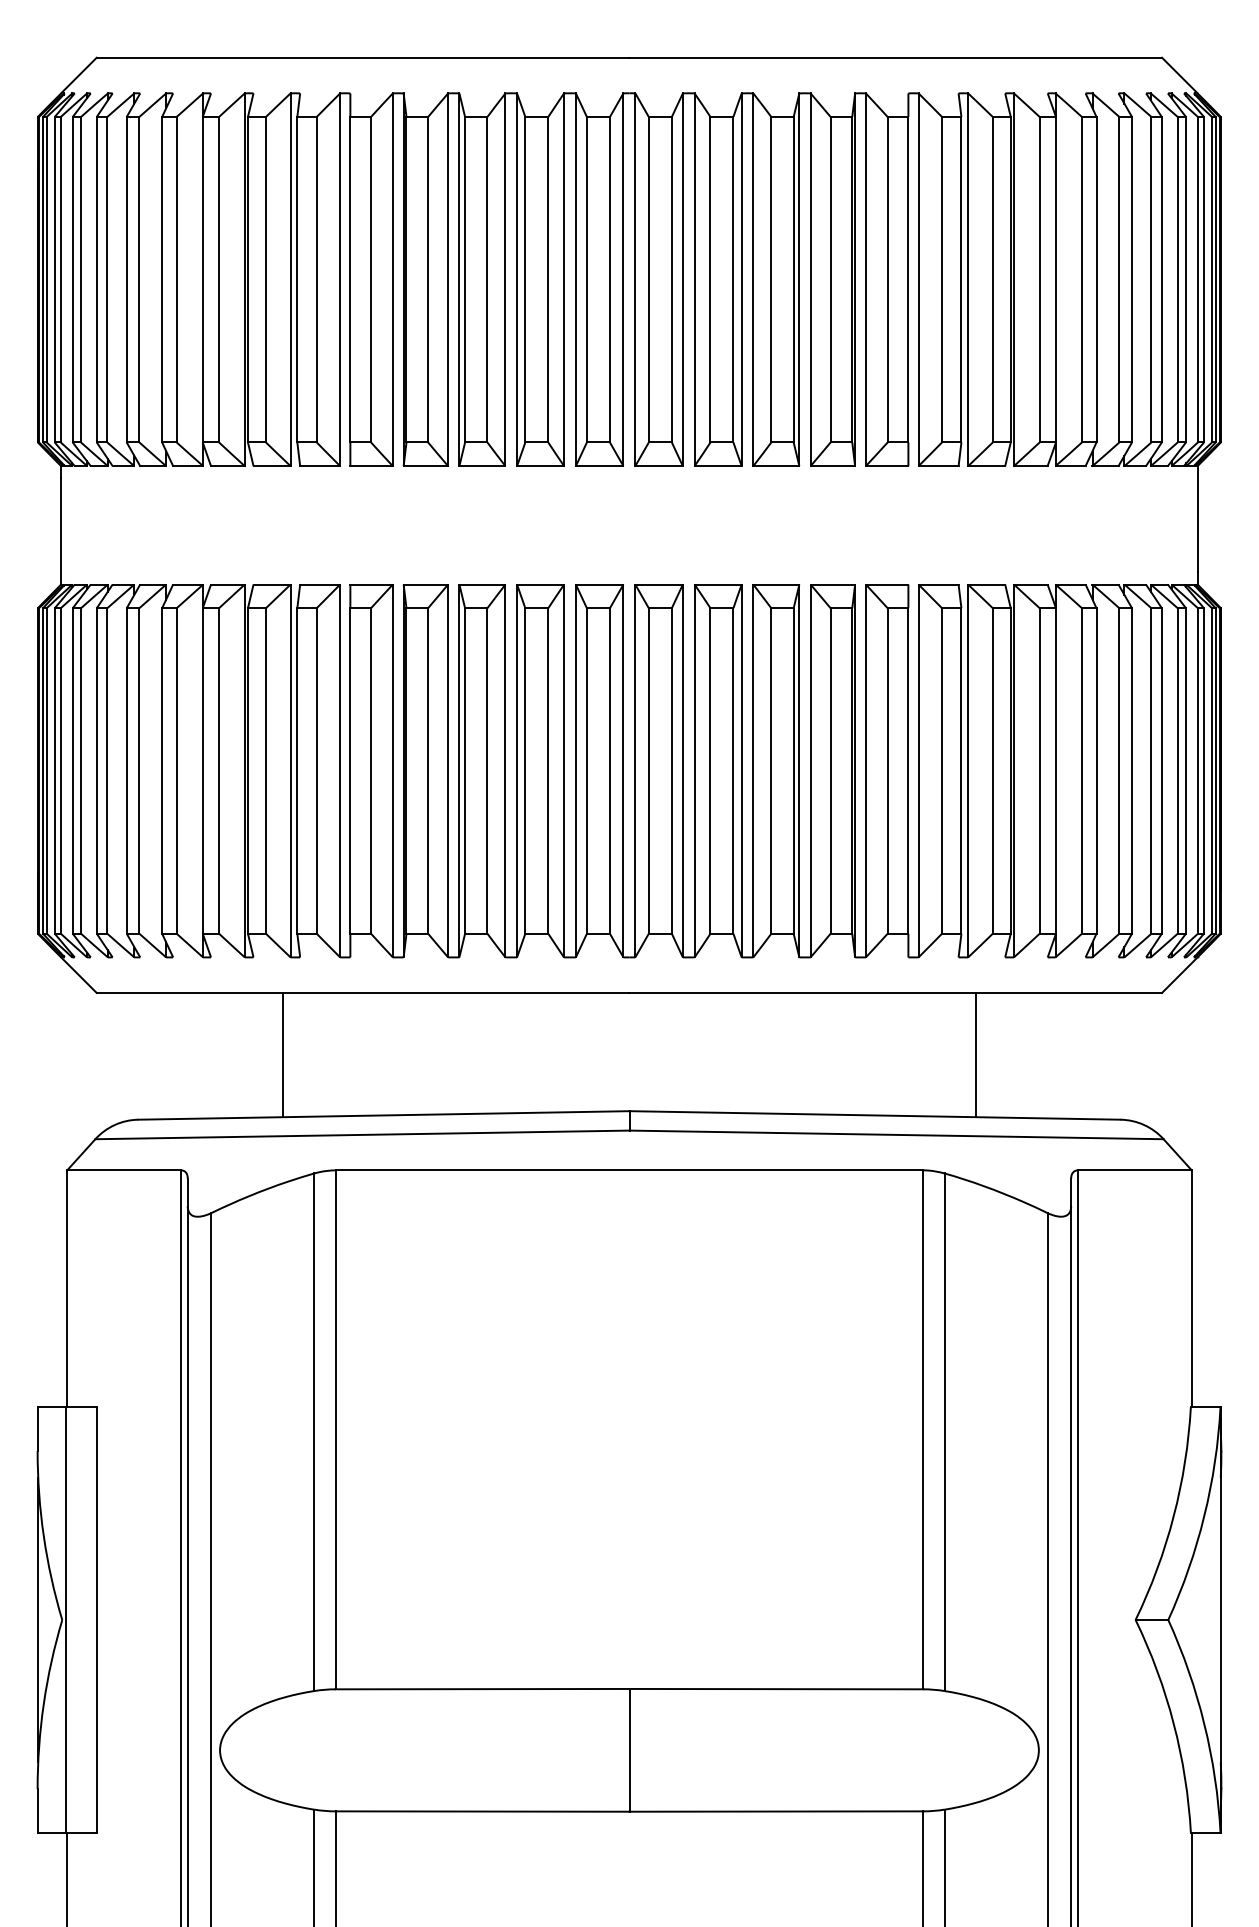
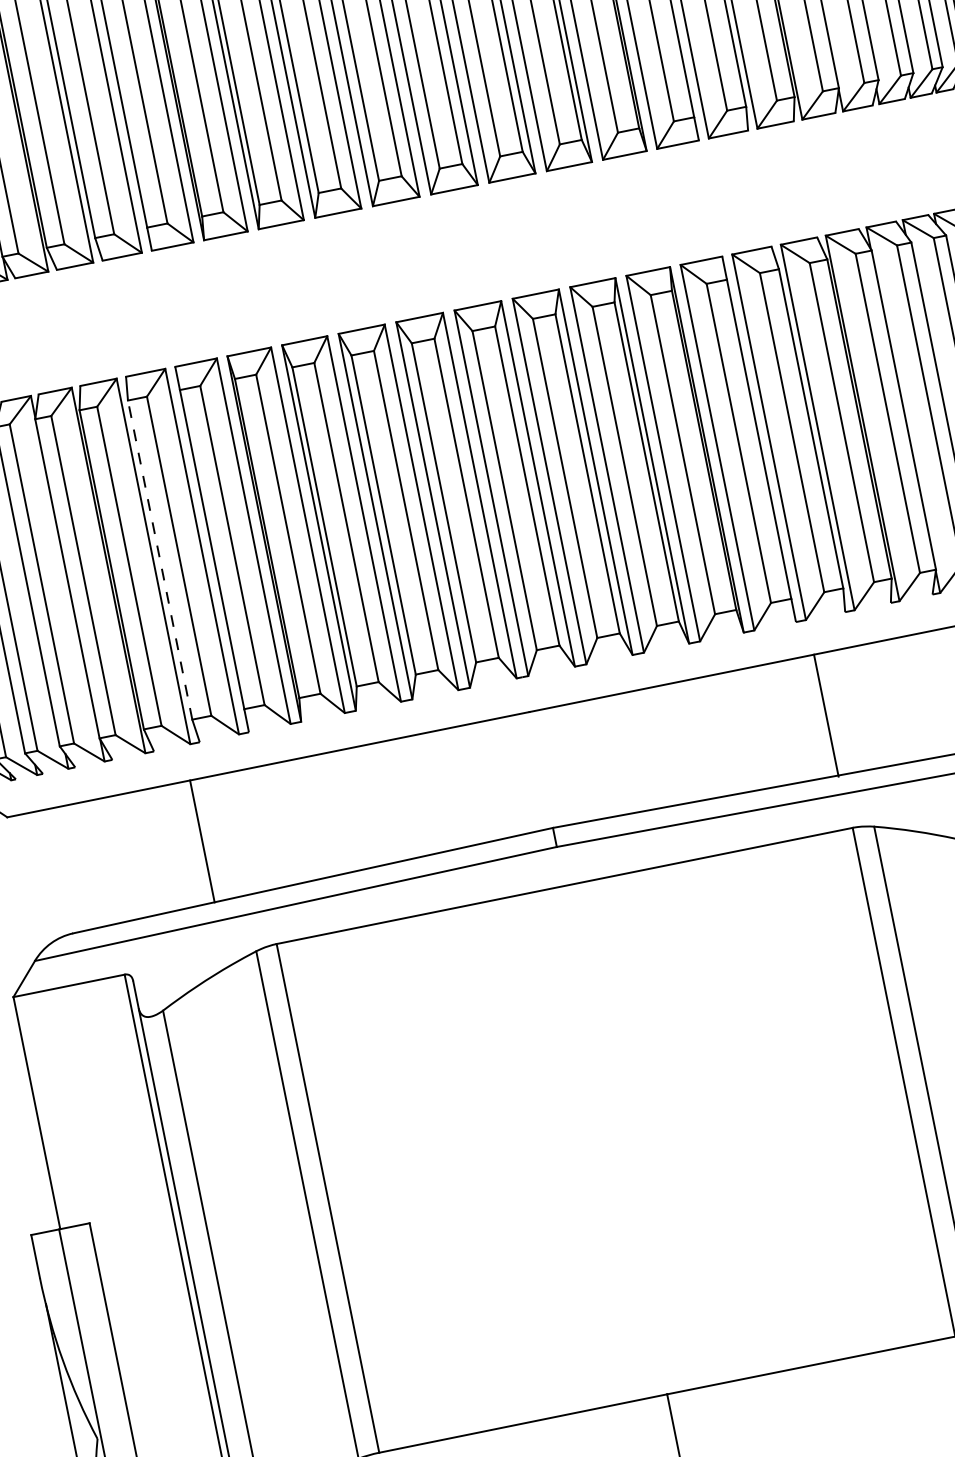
line: (297, 770) -> (160, 559), solid -> dashed
line: (975, 1054) -> (826, 715), moved

